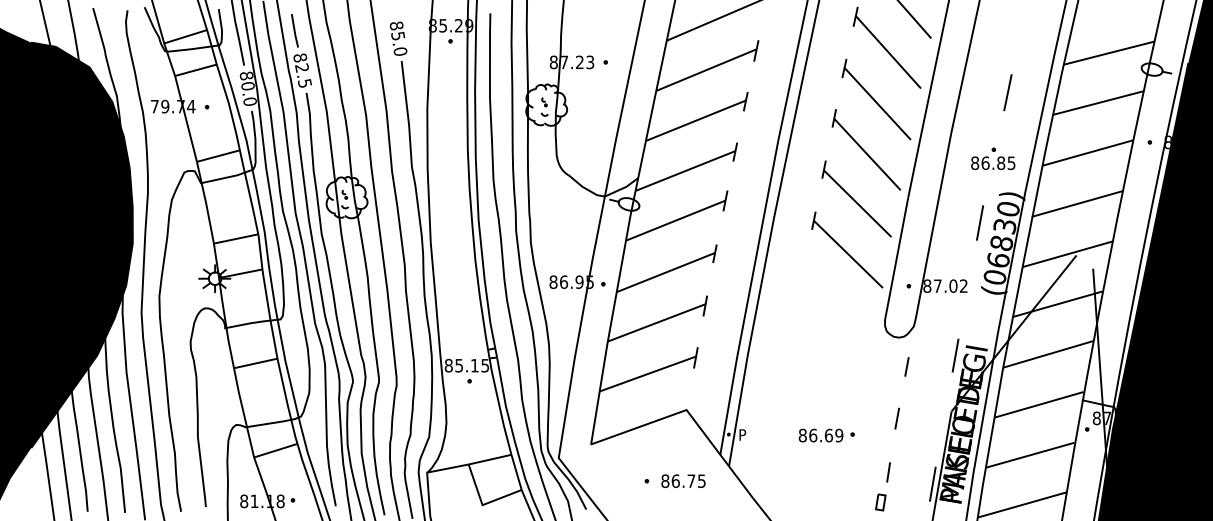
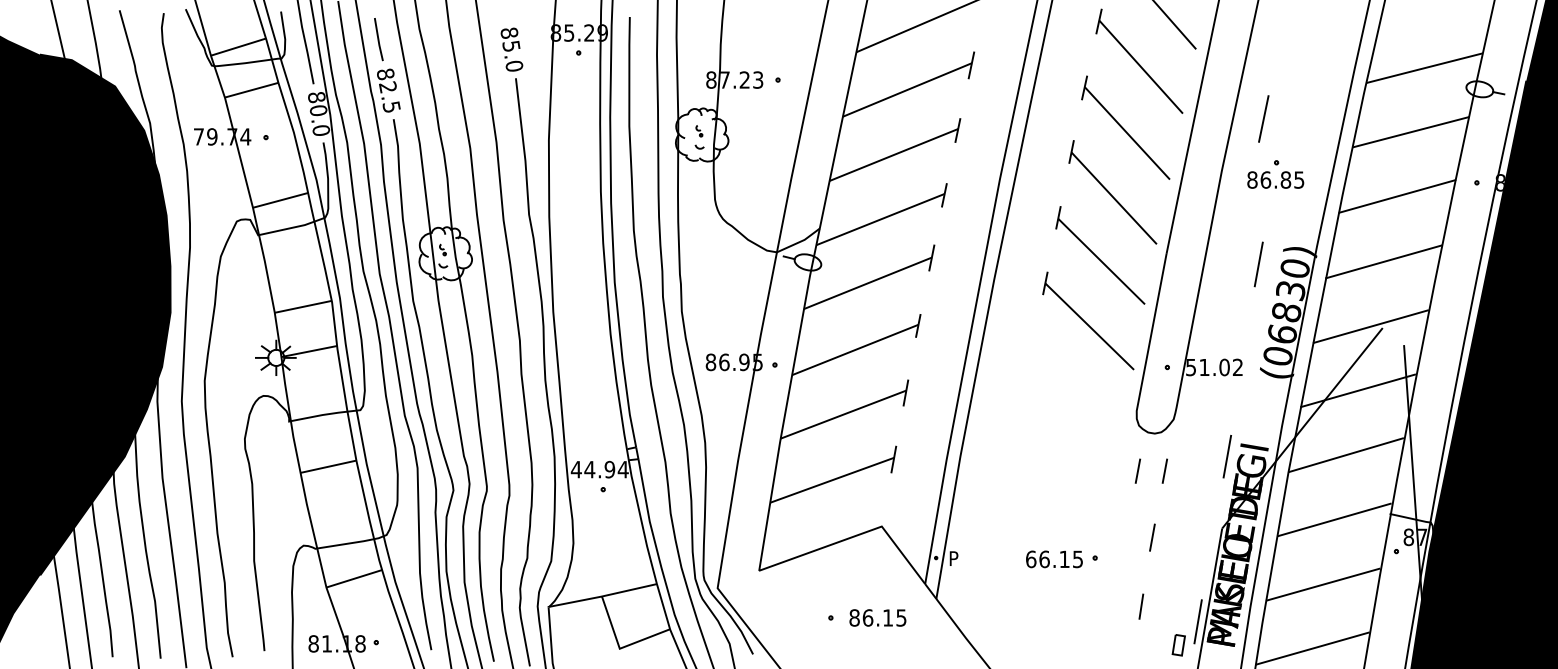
line: (1007, 92) -> (1263, 118), moved
part: (993, 158) -> (1276, 173), moved
line: (979, 222) -> (1258, 263), moved
text: (932, 285) -> (1197, 366), 87.02 -> 51.02
text: (466, 365) -> (599, 469), 85.15 -> 44.94
line: (885, 366) -> (1137, 470), added
text: (820, 435) -> (1053, 559), 86.69 -> 66.15
text: (691, 480) -> (888, 617), 86.75 -> 86.15
part: (880, 502) -> (1178, 645), moved

